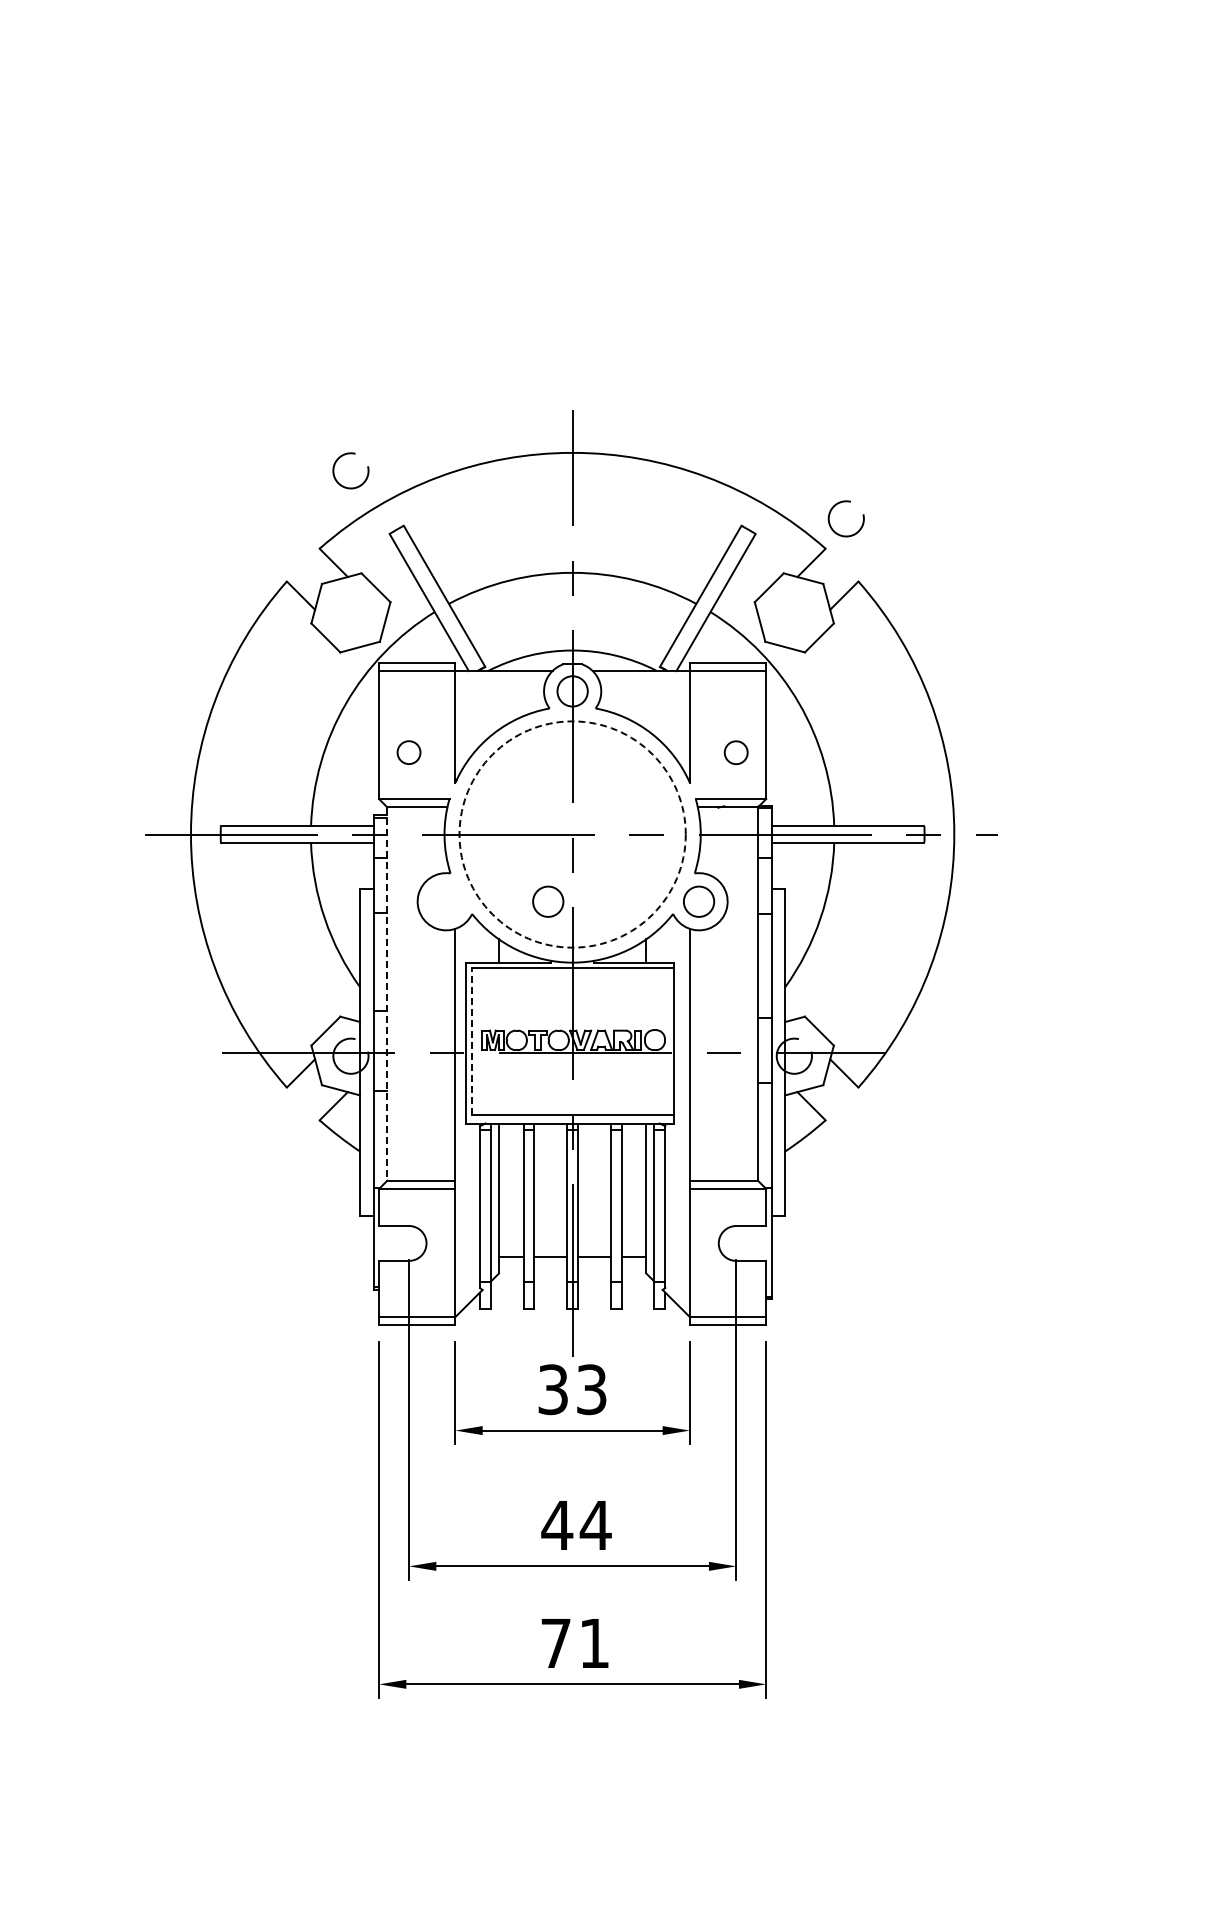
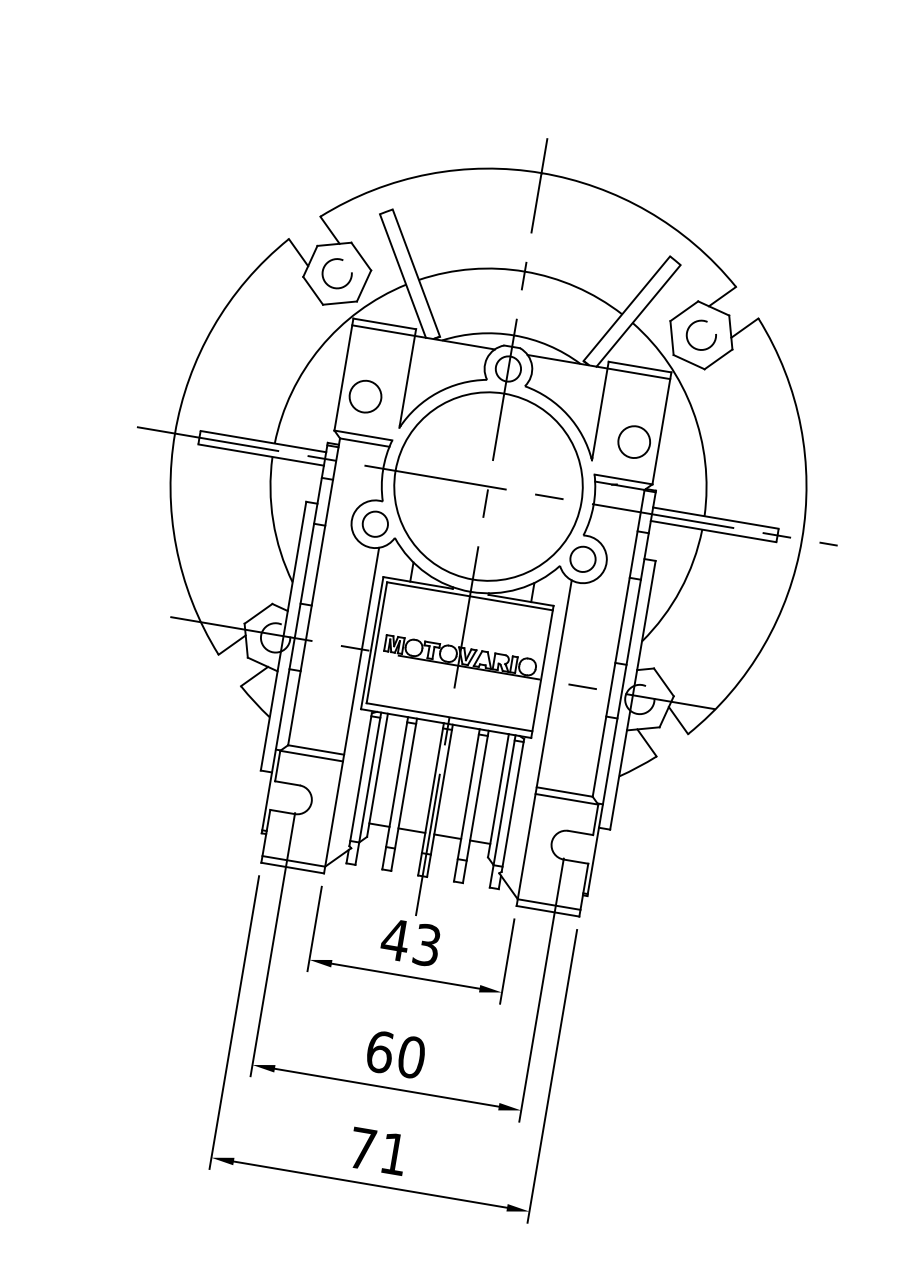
arc: (345, 455) -> (334, 260), moved
arc: (830, 514) -> (689, 329), moved
circle: (408, 752) -> (365, 396), size x1.67
circle: (736, 752) -> (634, 441), size x1.67
circle: (572, 834) -> (488, 486), dashed -> solid
circle: (548, 901) -> (375, 524), moved
line: (387, 994) -> (314, 592), dashed -> solid
line: (471, 1041) -> (376, 642), dashed -> solid
text: (553, 1389) -> (395, 939), 33 -> 43
text: (576, 1525) -> (395, 1054), 44 -> 60

